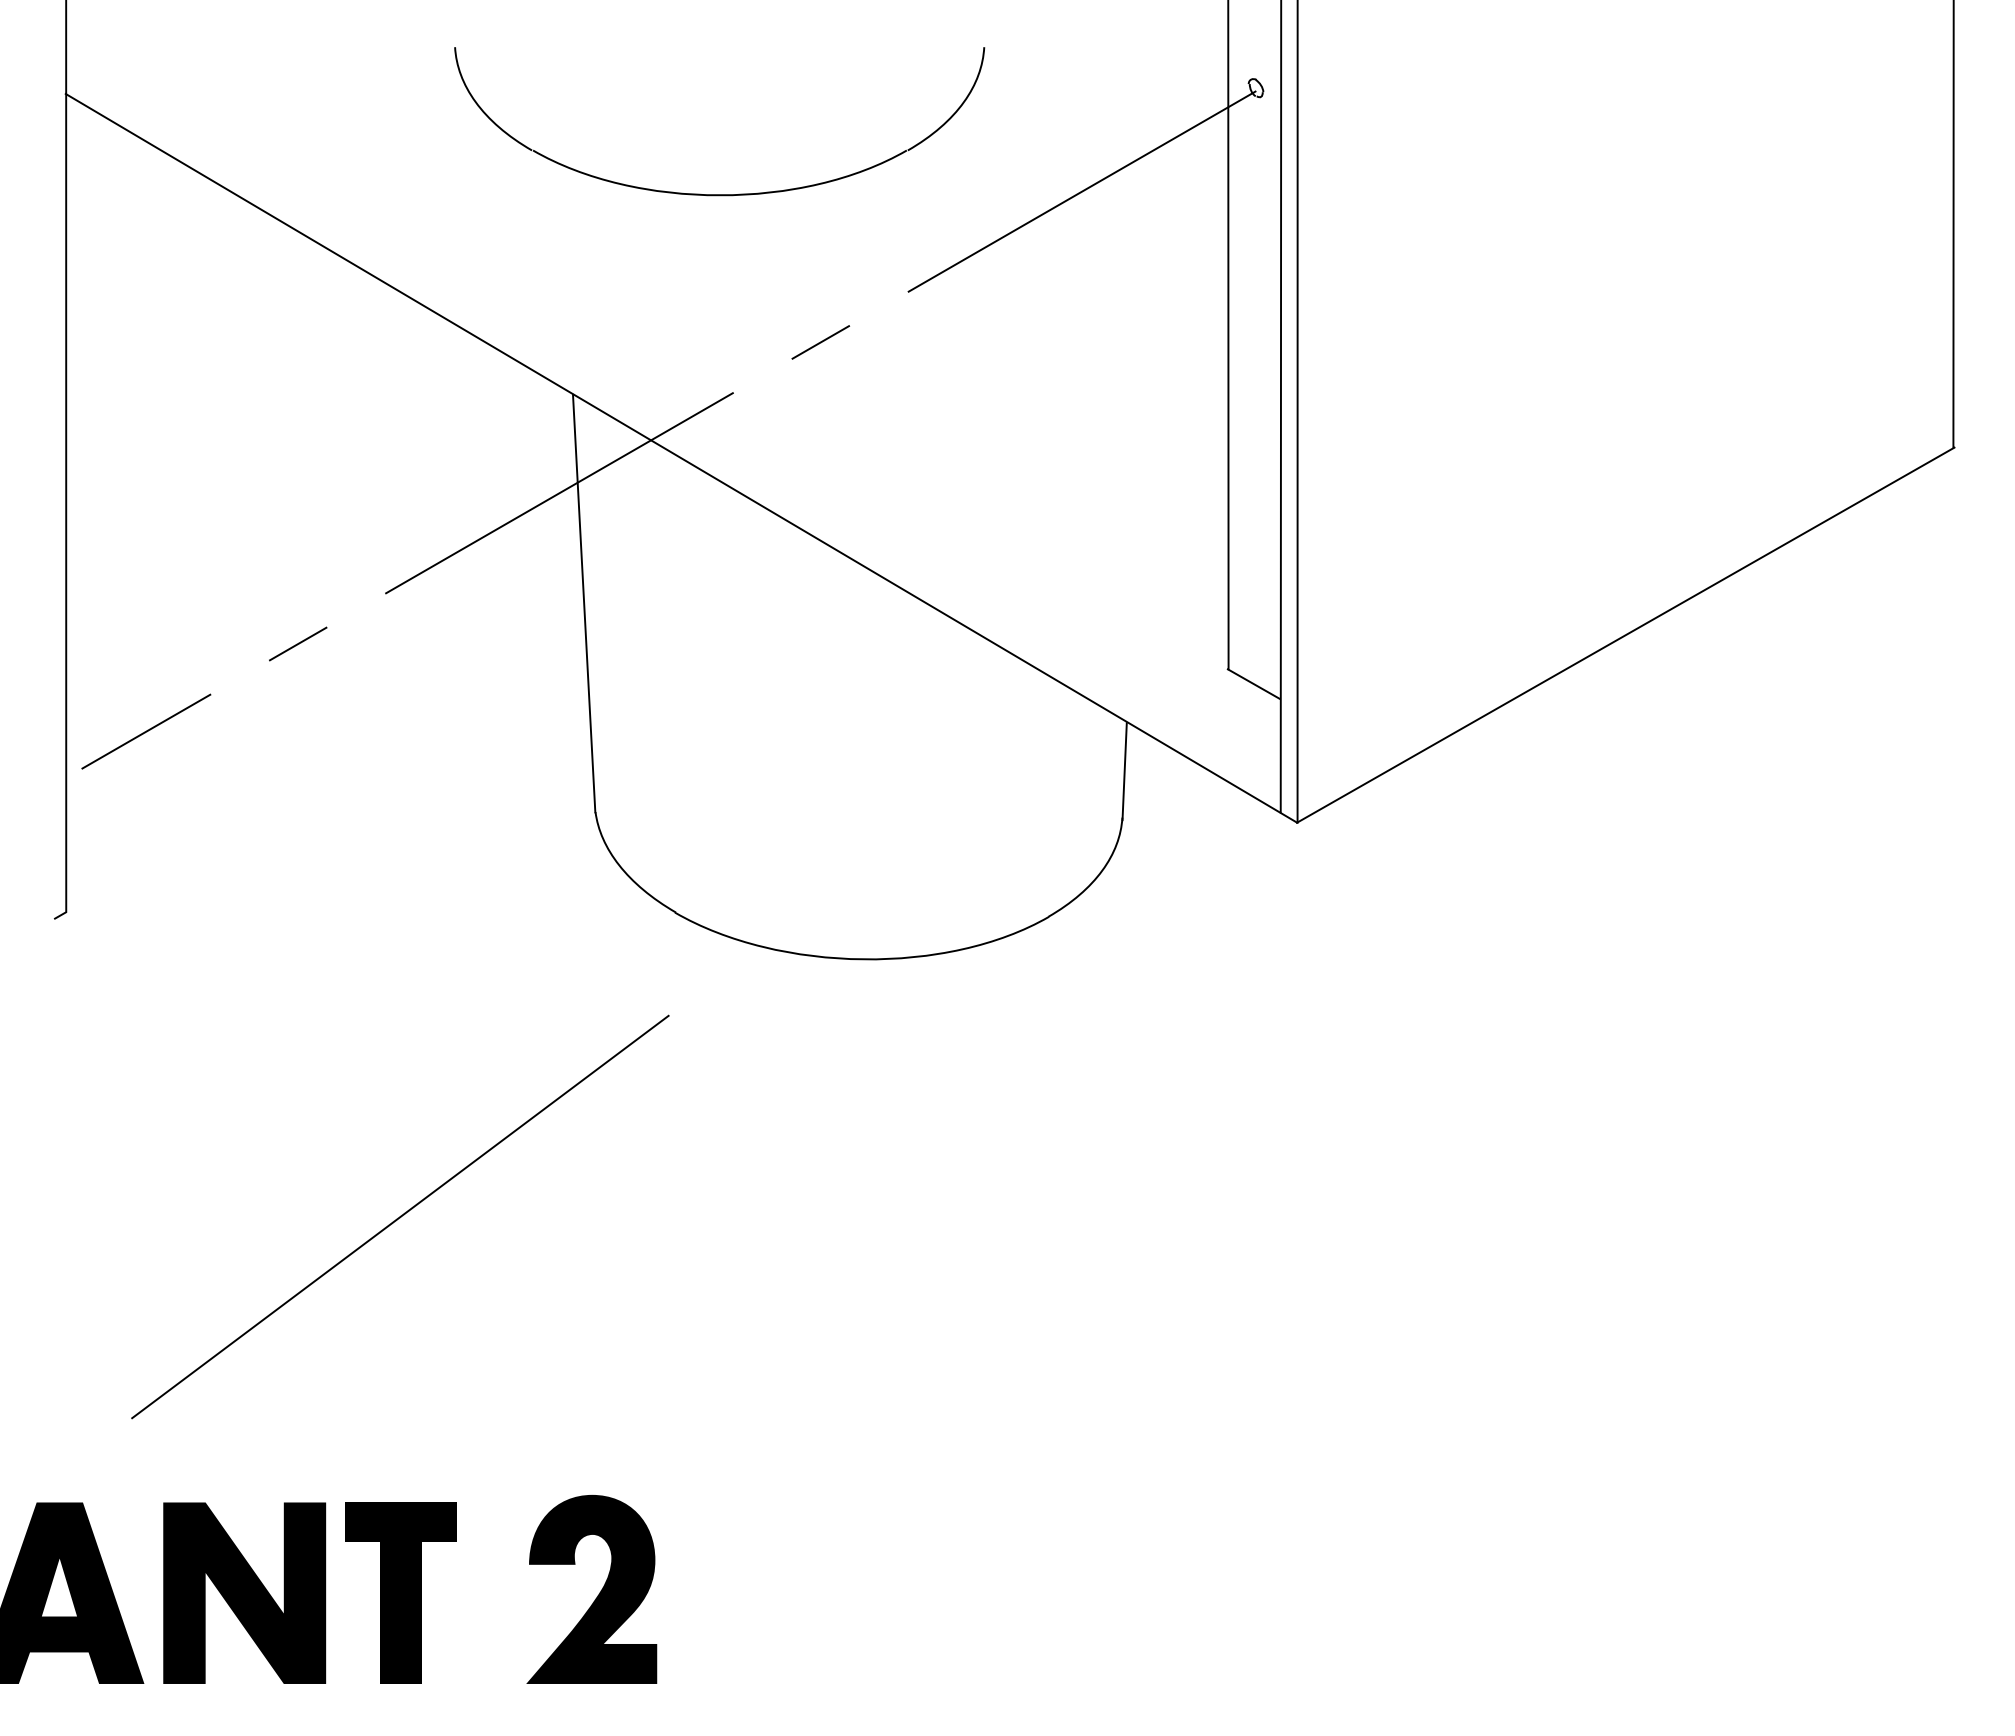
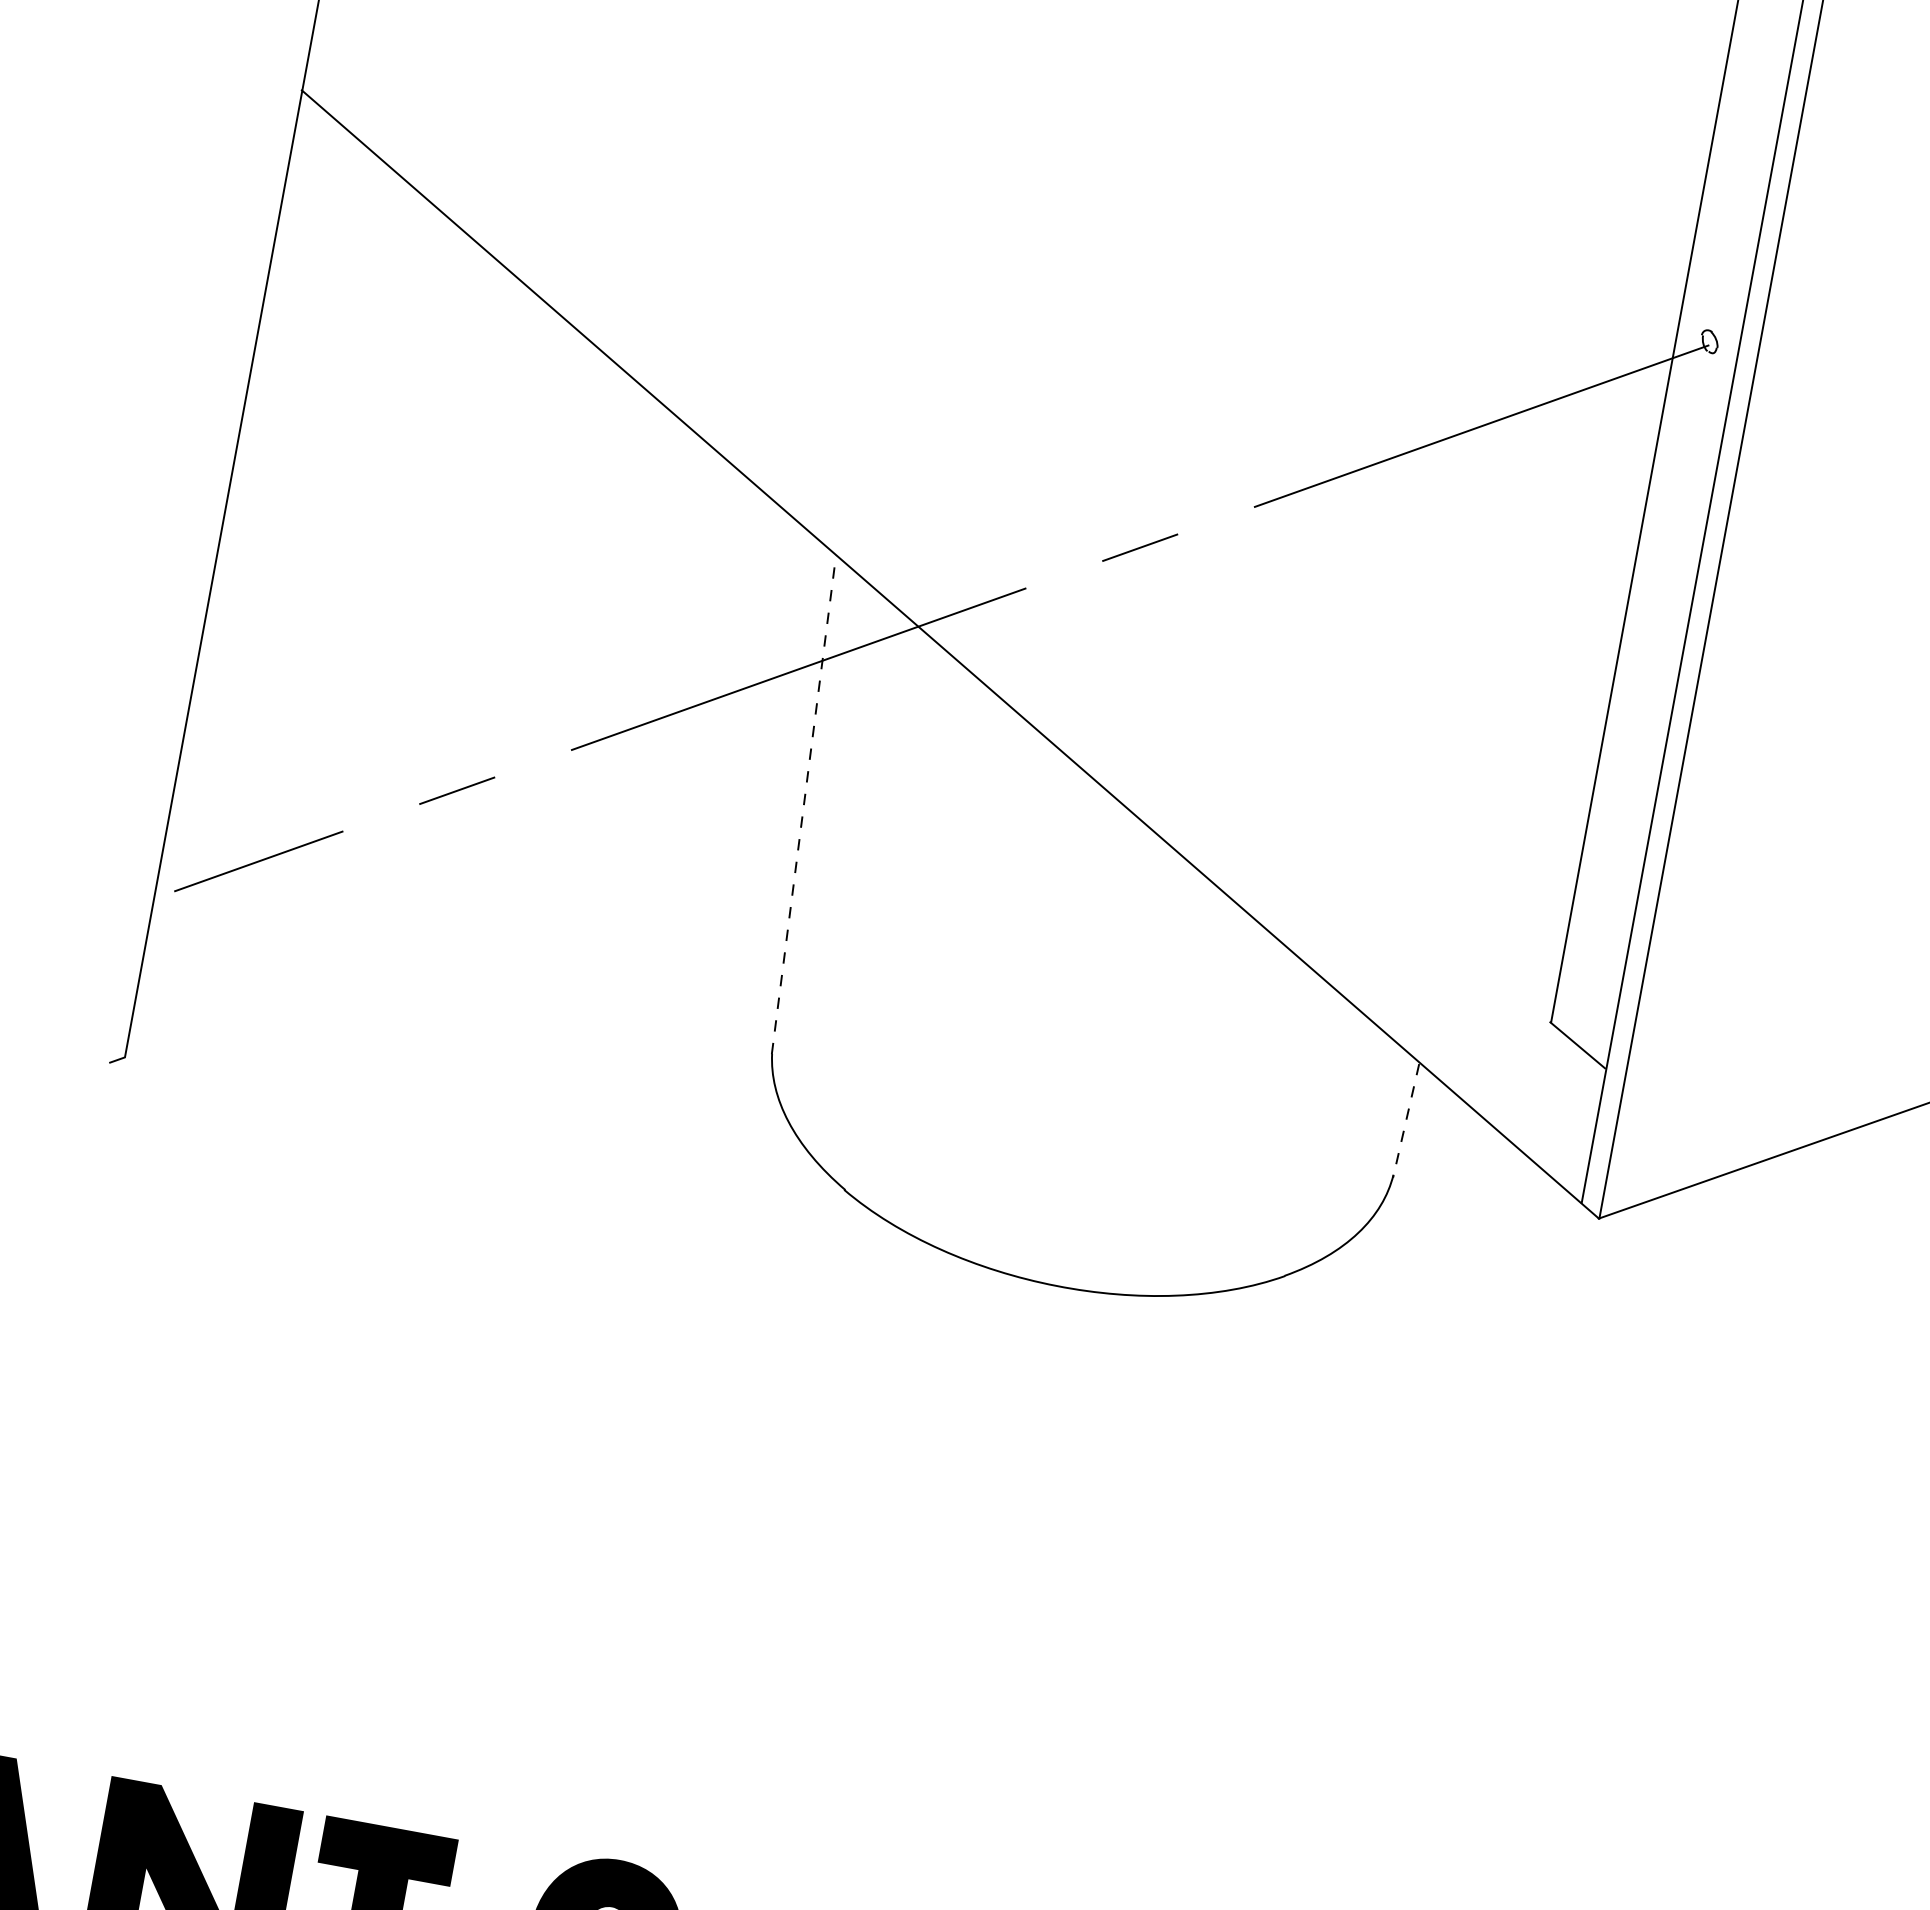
part: (719, 194) -> (1052, 350), removed
line: (584, 603) -> (804, 805), solid -> dashed
line: (1124, 771) -> (1406, 1120), solid -> dashed
line: (400, 1216) -> (453, 1489), removed

